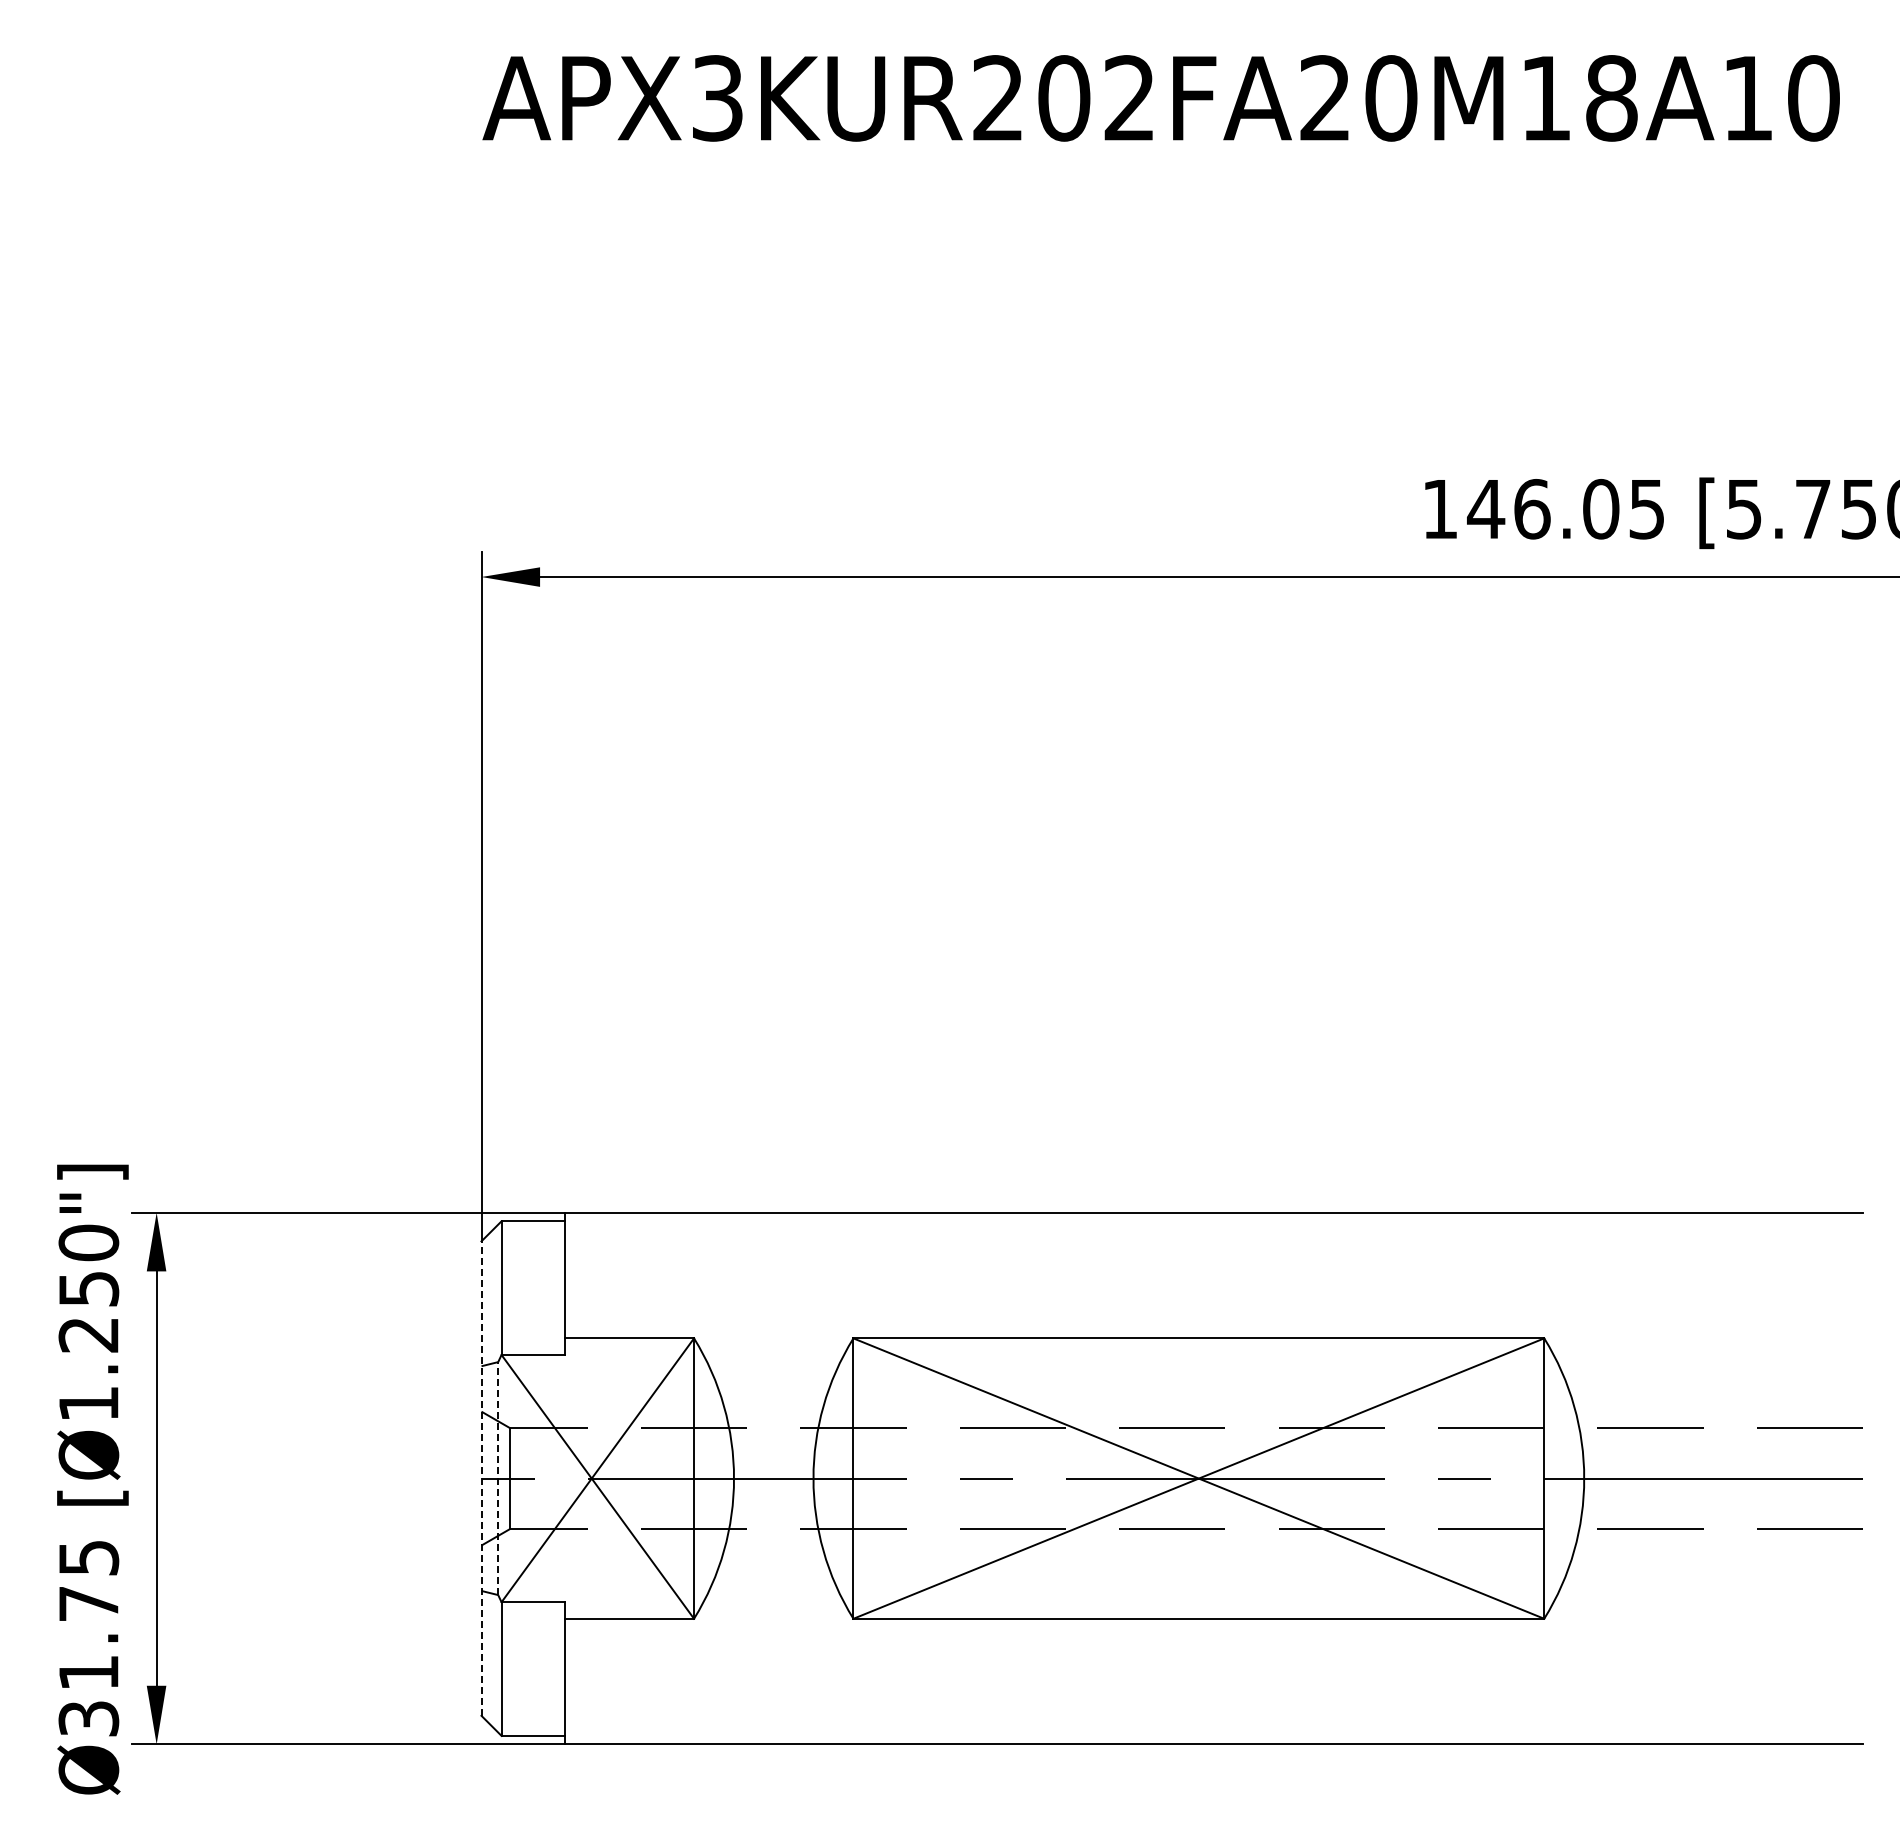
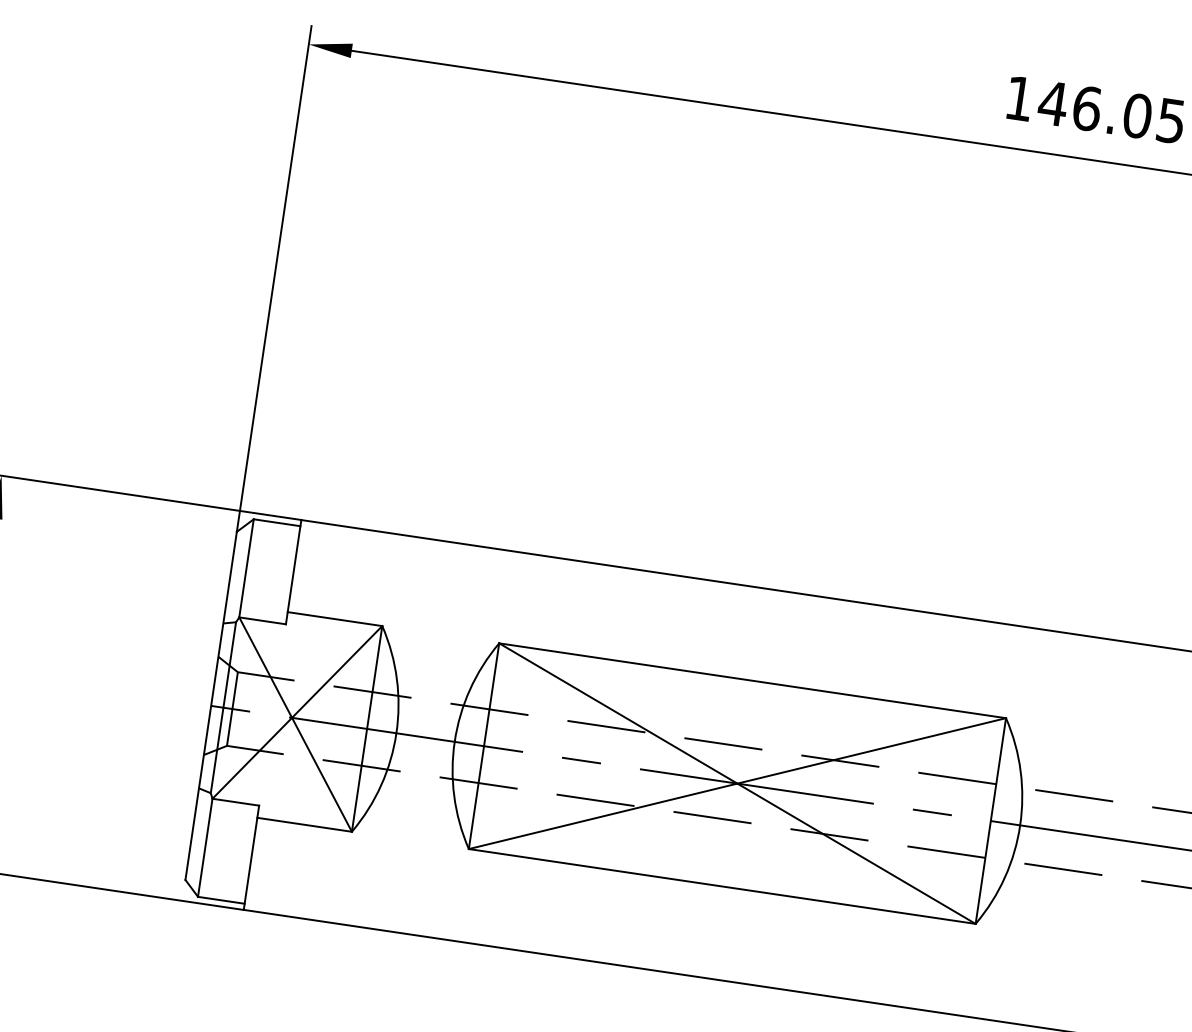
line: (481, 1478) -> (211, 705), dashed -> solid
line: (498, 1478) -> (223, 707), dashed -> solid

